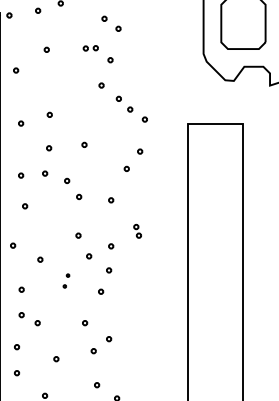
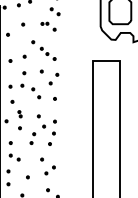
part: (122, 102) -> (43, 50), moved
part: (132, 158) -> (53, 78), moved
part: (136, 231) -> (19, 114), moved
part: (65, 280) -> (32, 138), size x1.67

